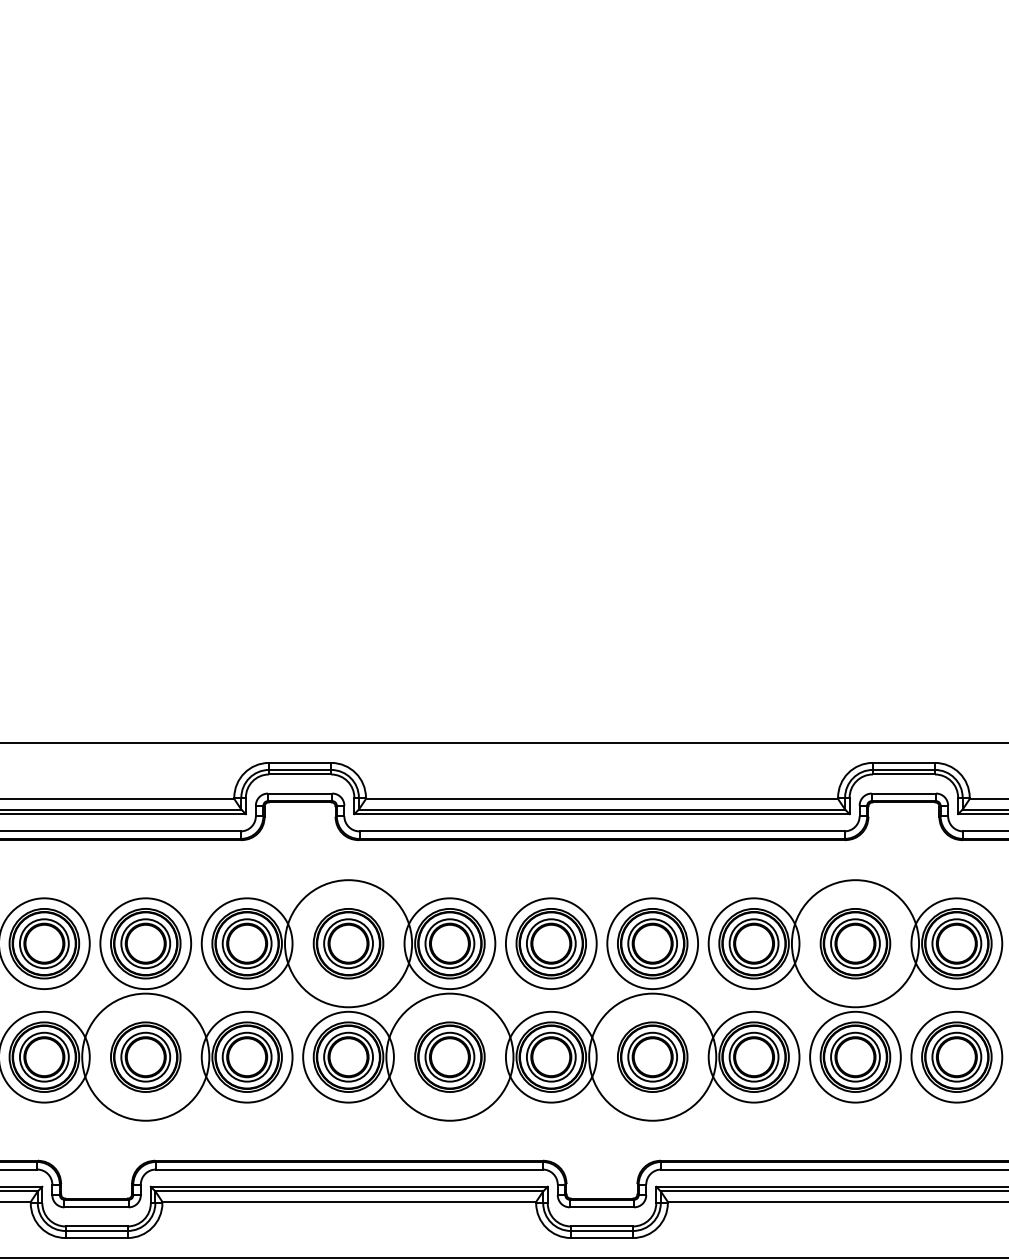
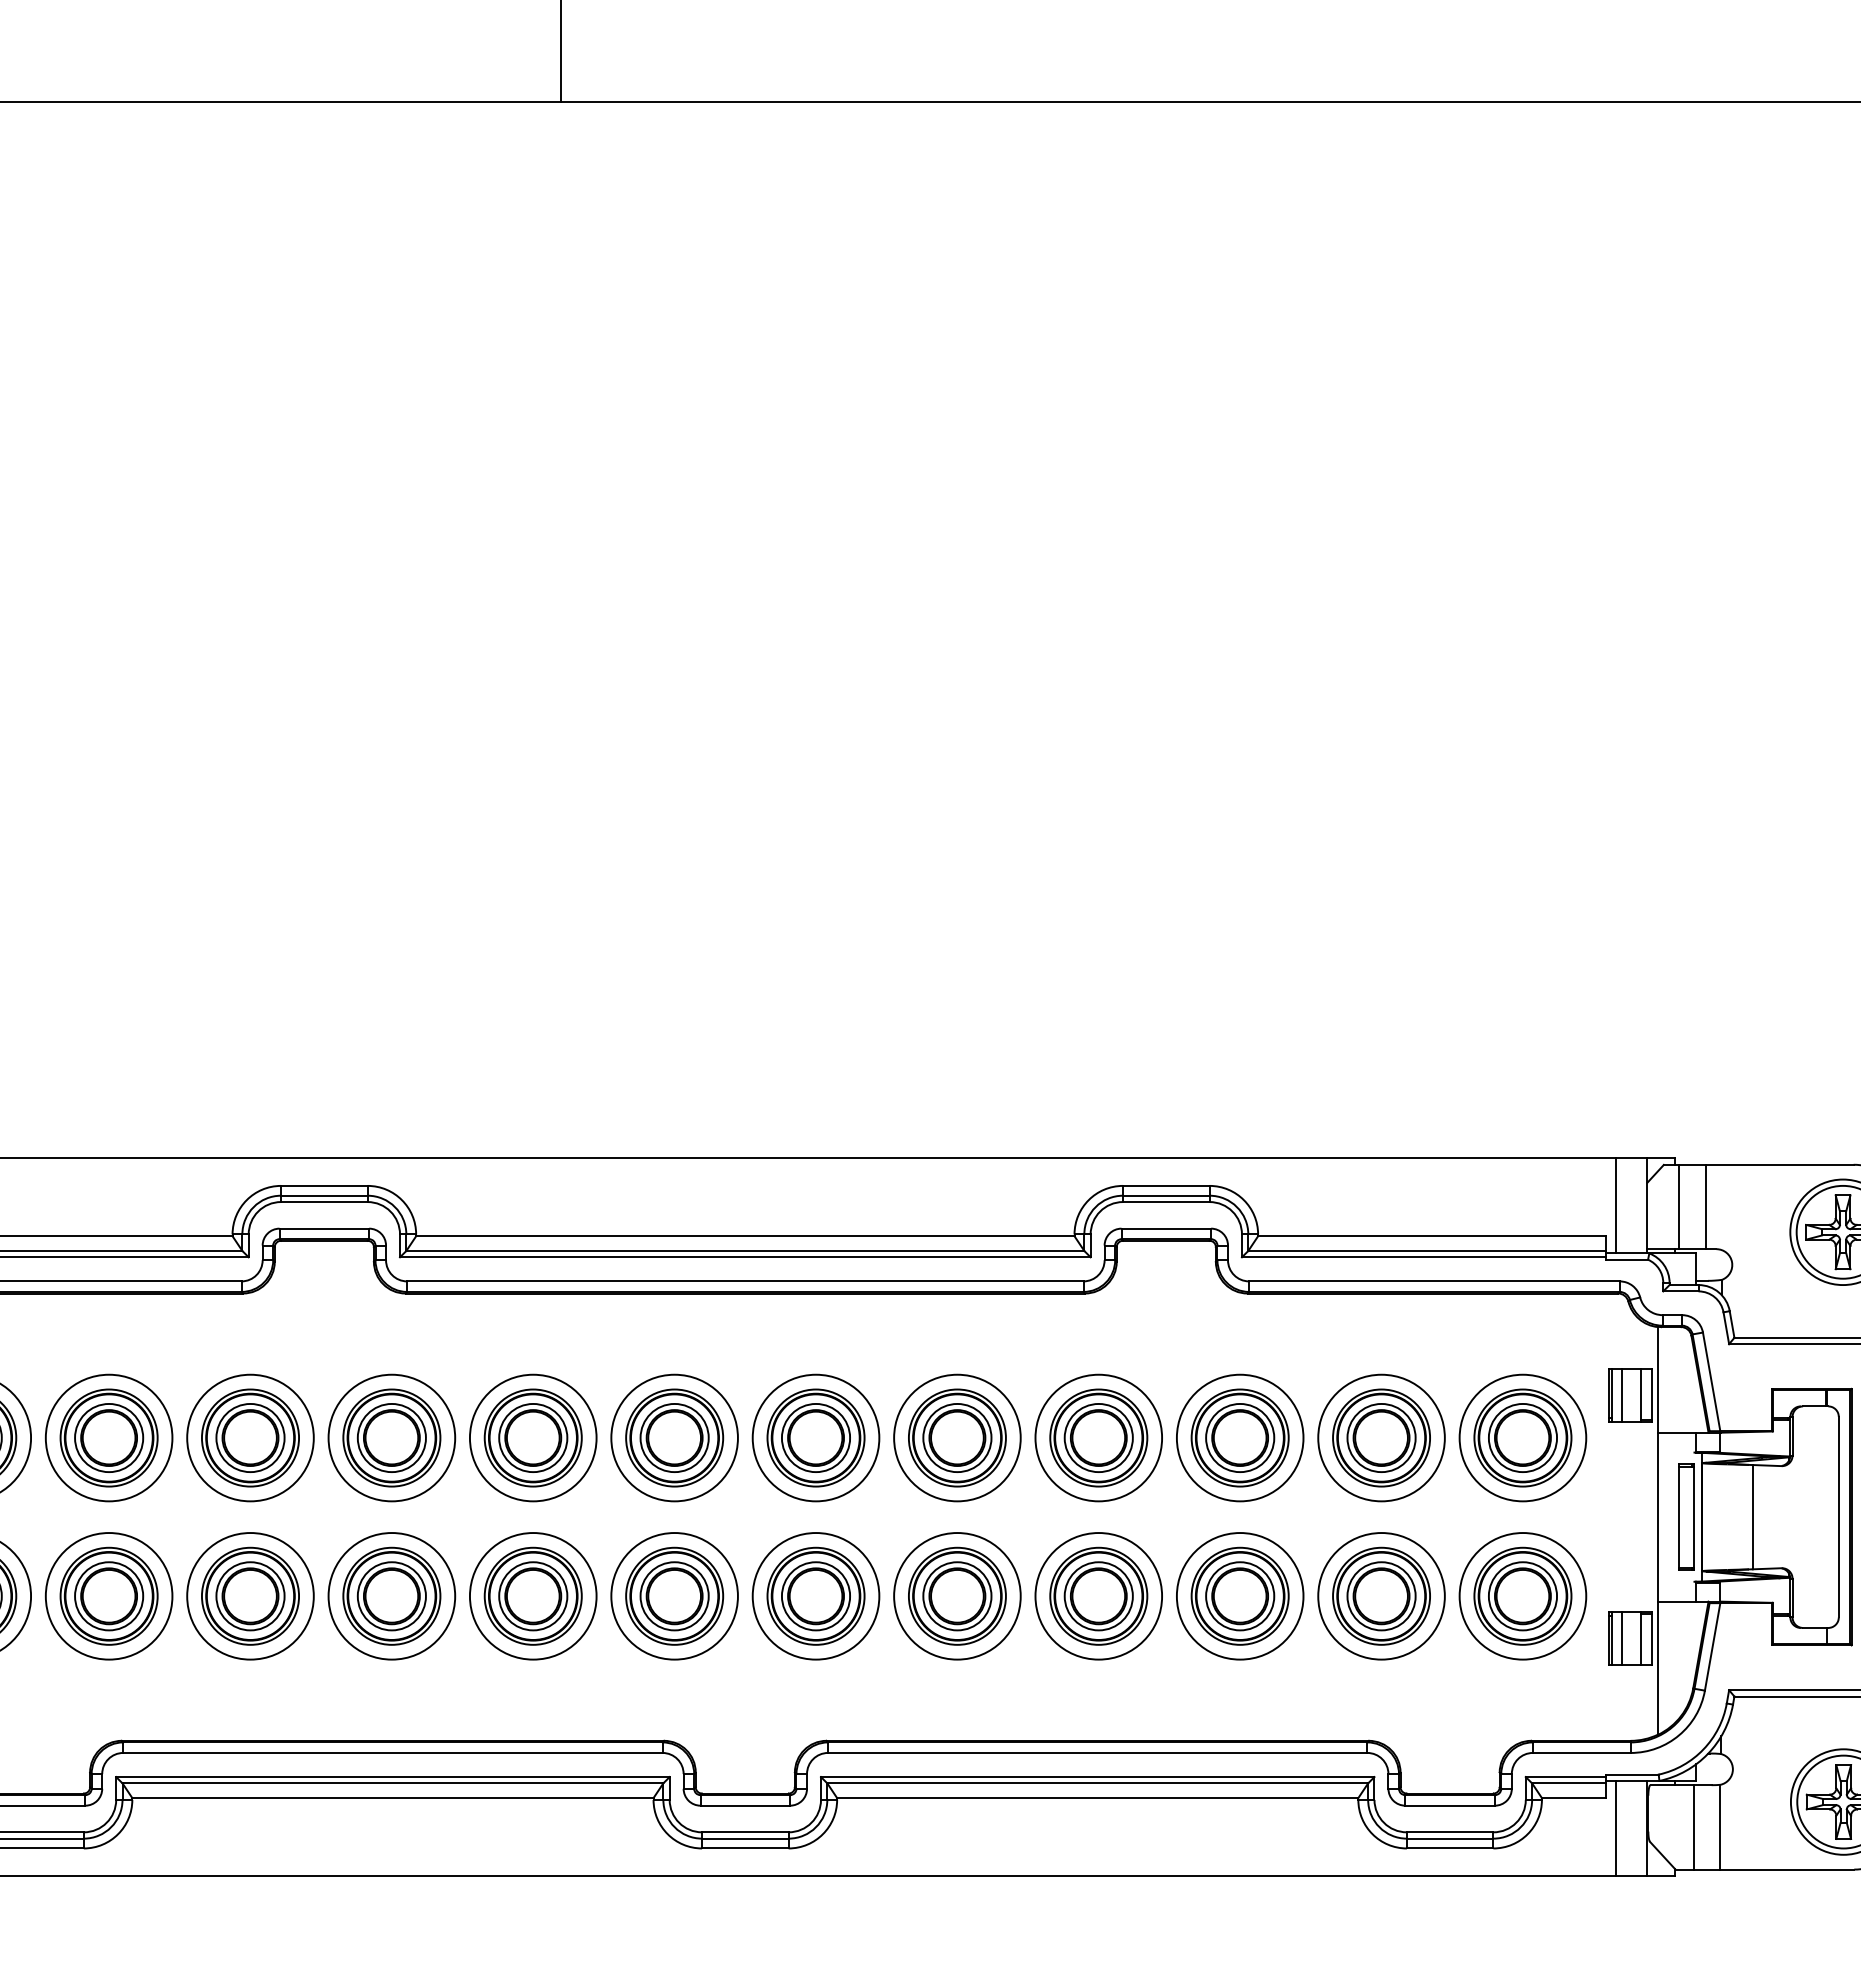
circle: (348, 943) -> (391, 1437), size x0.71
circle: (855, 943) -> (1098, 1437), size x0.71
circle: (145, 1057) -> (108, 1596), size x0.71
circle: (449, 1057) -> (532, 1596), size x0.71
circle: (652, 1057) -> (815, 1596), size x0.71

